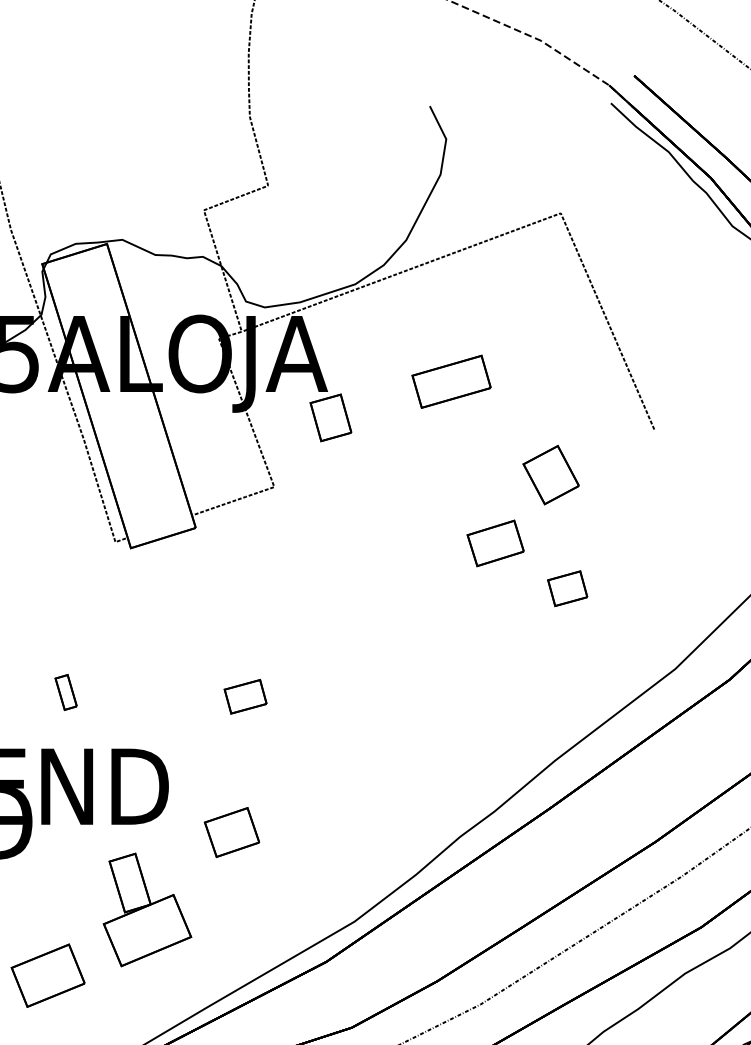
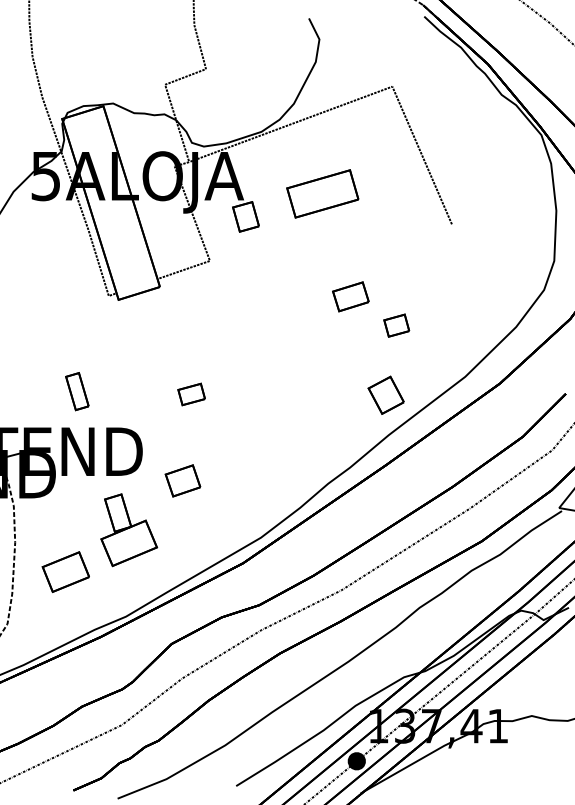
part: (451, 381) -> (322, 193), size x1.43
part: (550, 473) -> (385, 394), moved
part: (66, 692) -> (77, 391), size x1.67

